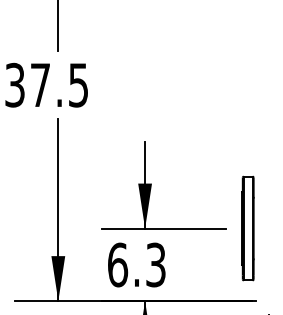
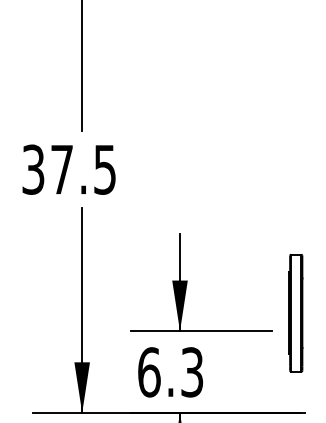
part: (247, 228) -> (295, 313), moved

